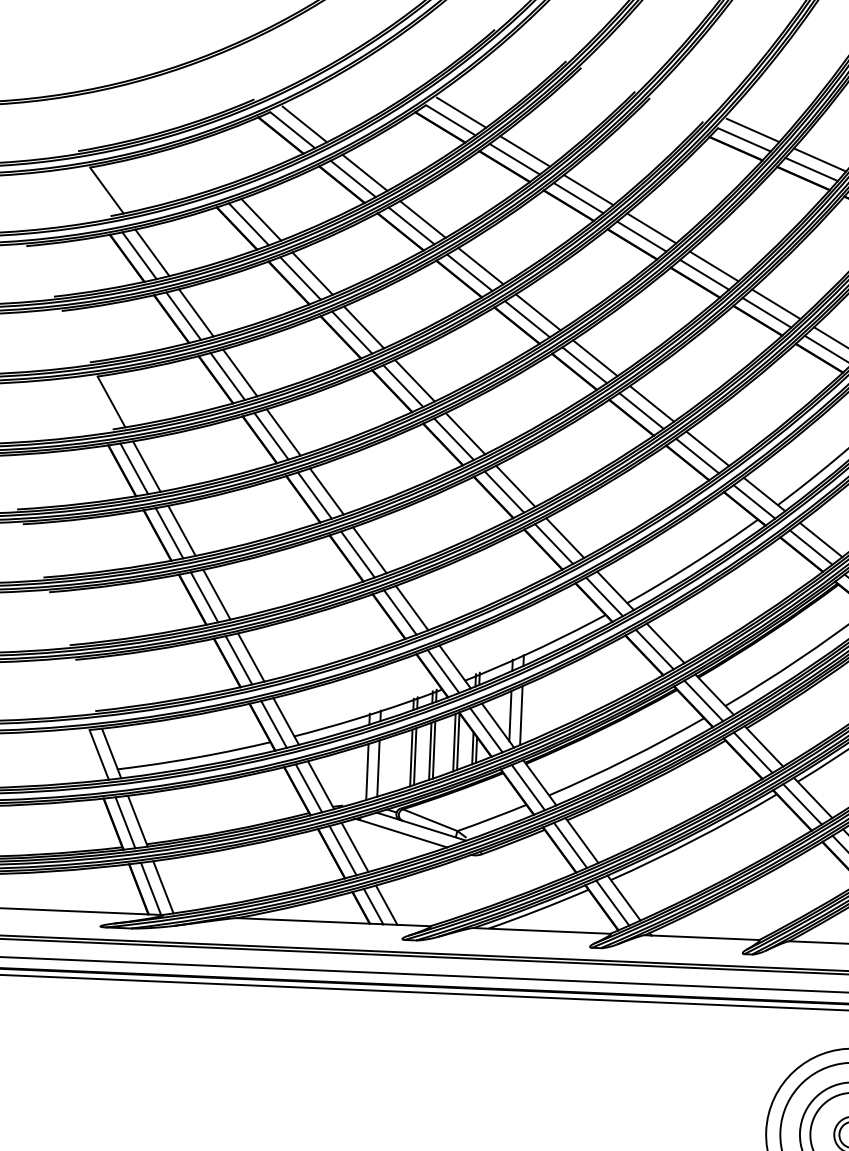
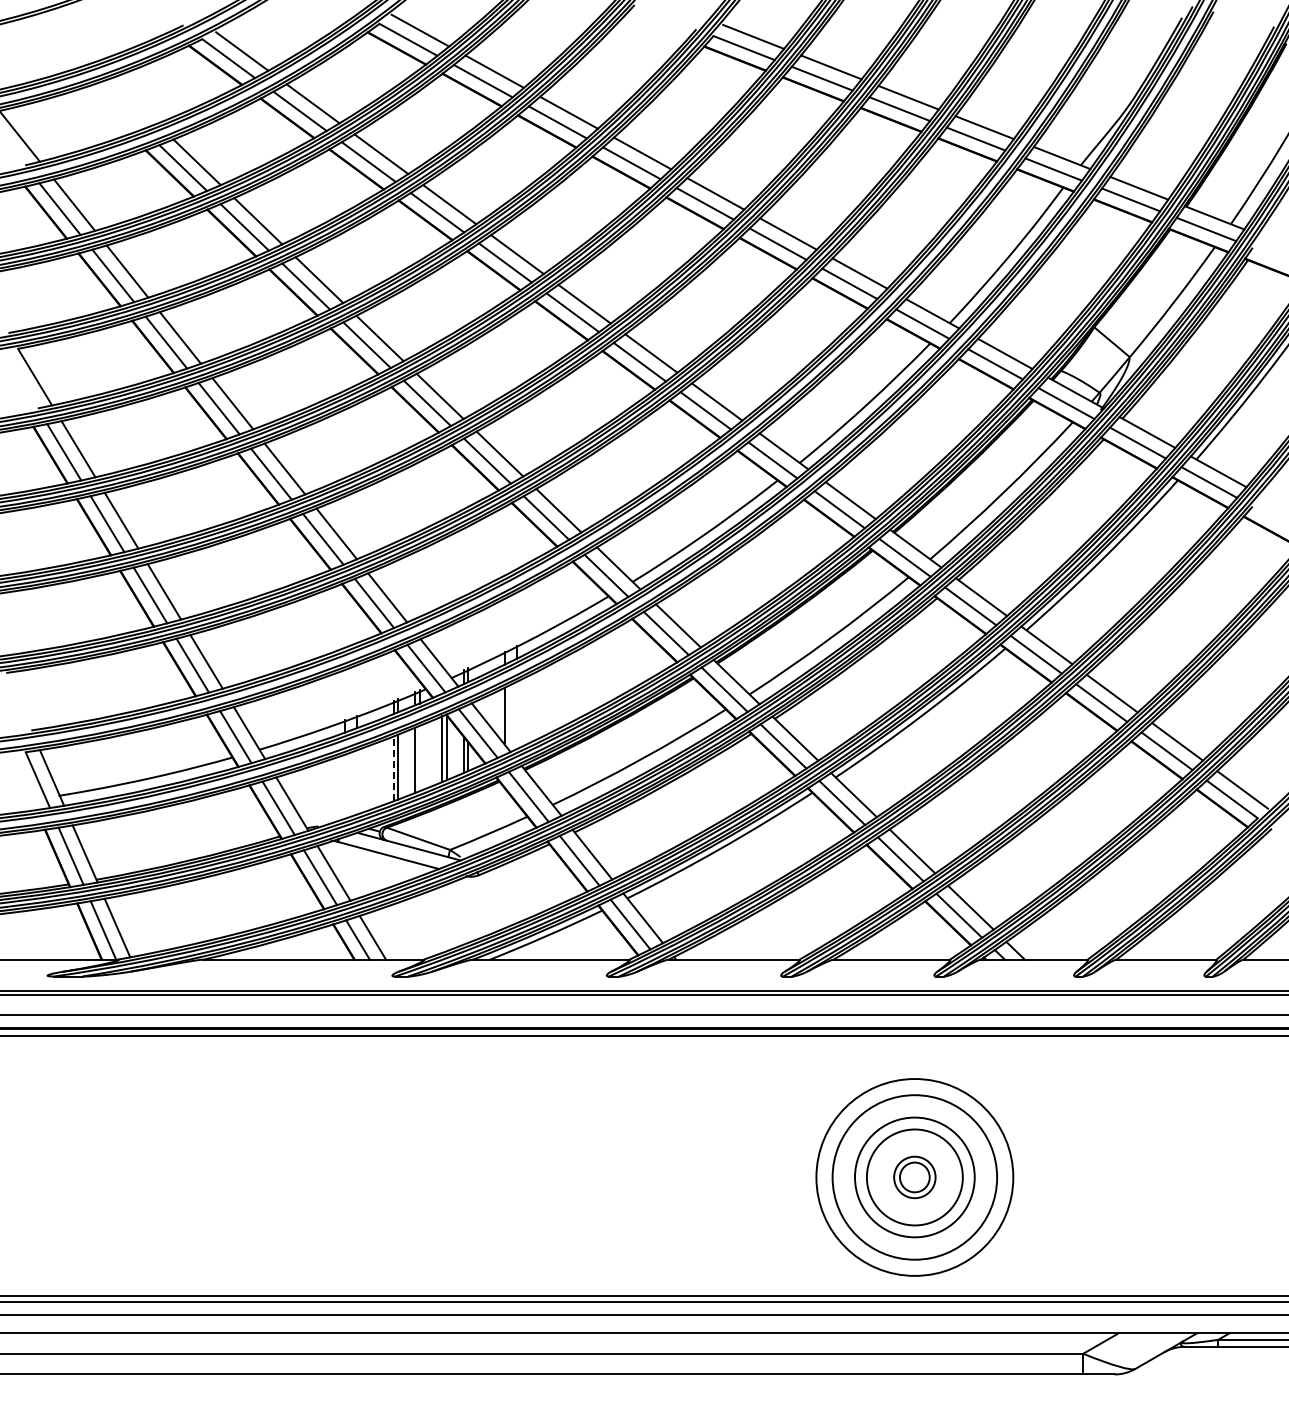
line: (521, 715) -> (517, 714), removed
line: (434, 749) -> (419, 758), removed
line: (410, 757) -> (393, 768), solid -> dashed
line: (378, 768) -> (356, 782), removed
line: (367, 771) -> (344, 786), removed

